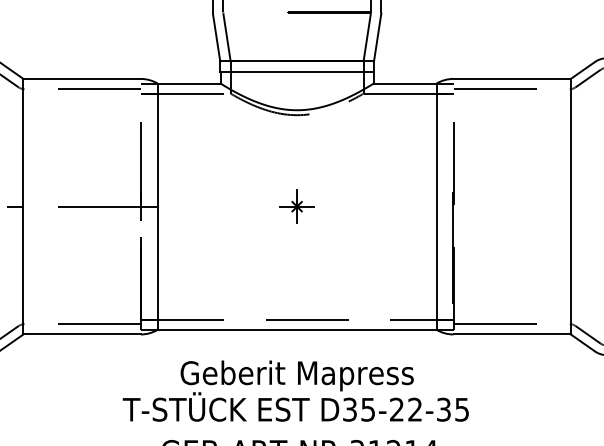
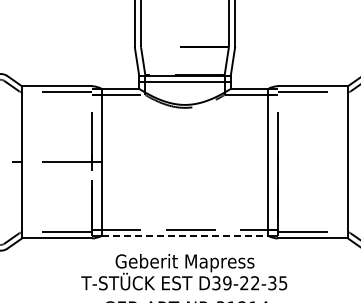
part: (296, 205) -> (184, 161), removed
line: (297, 329) -> (185, 235), solid -> dashed
text: (368, 408) -> (227, 282), D35-22-35 -> D39-22-35

